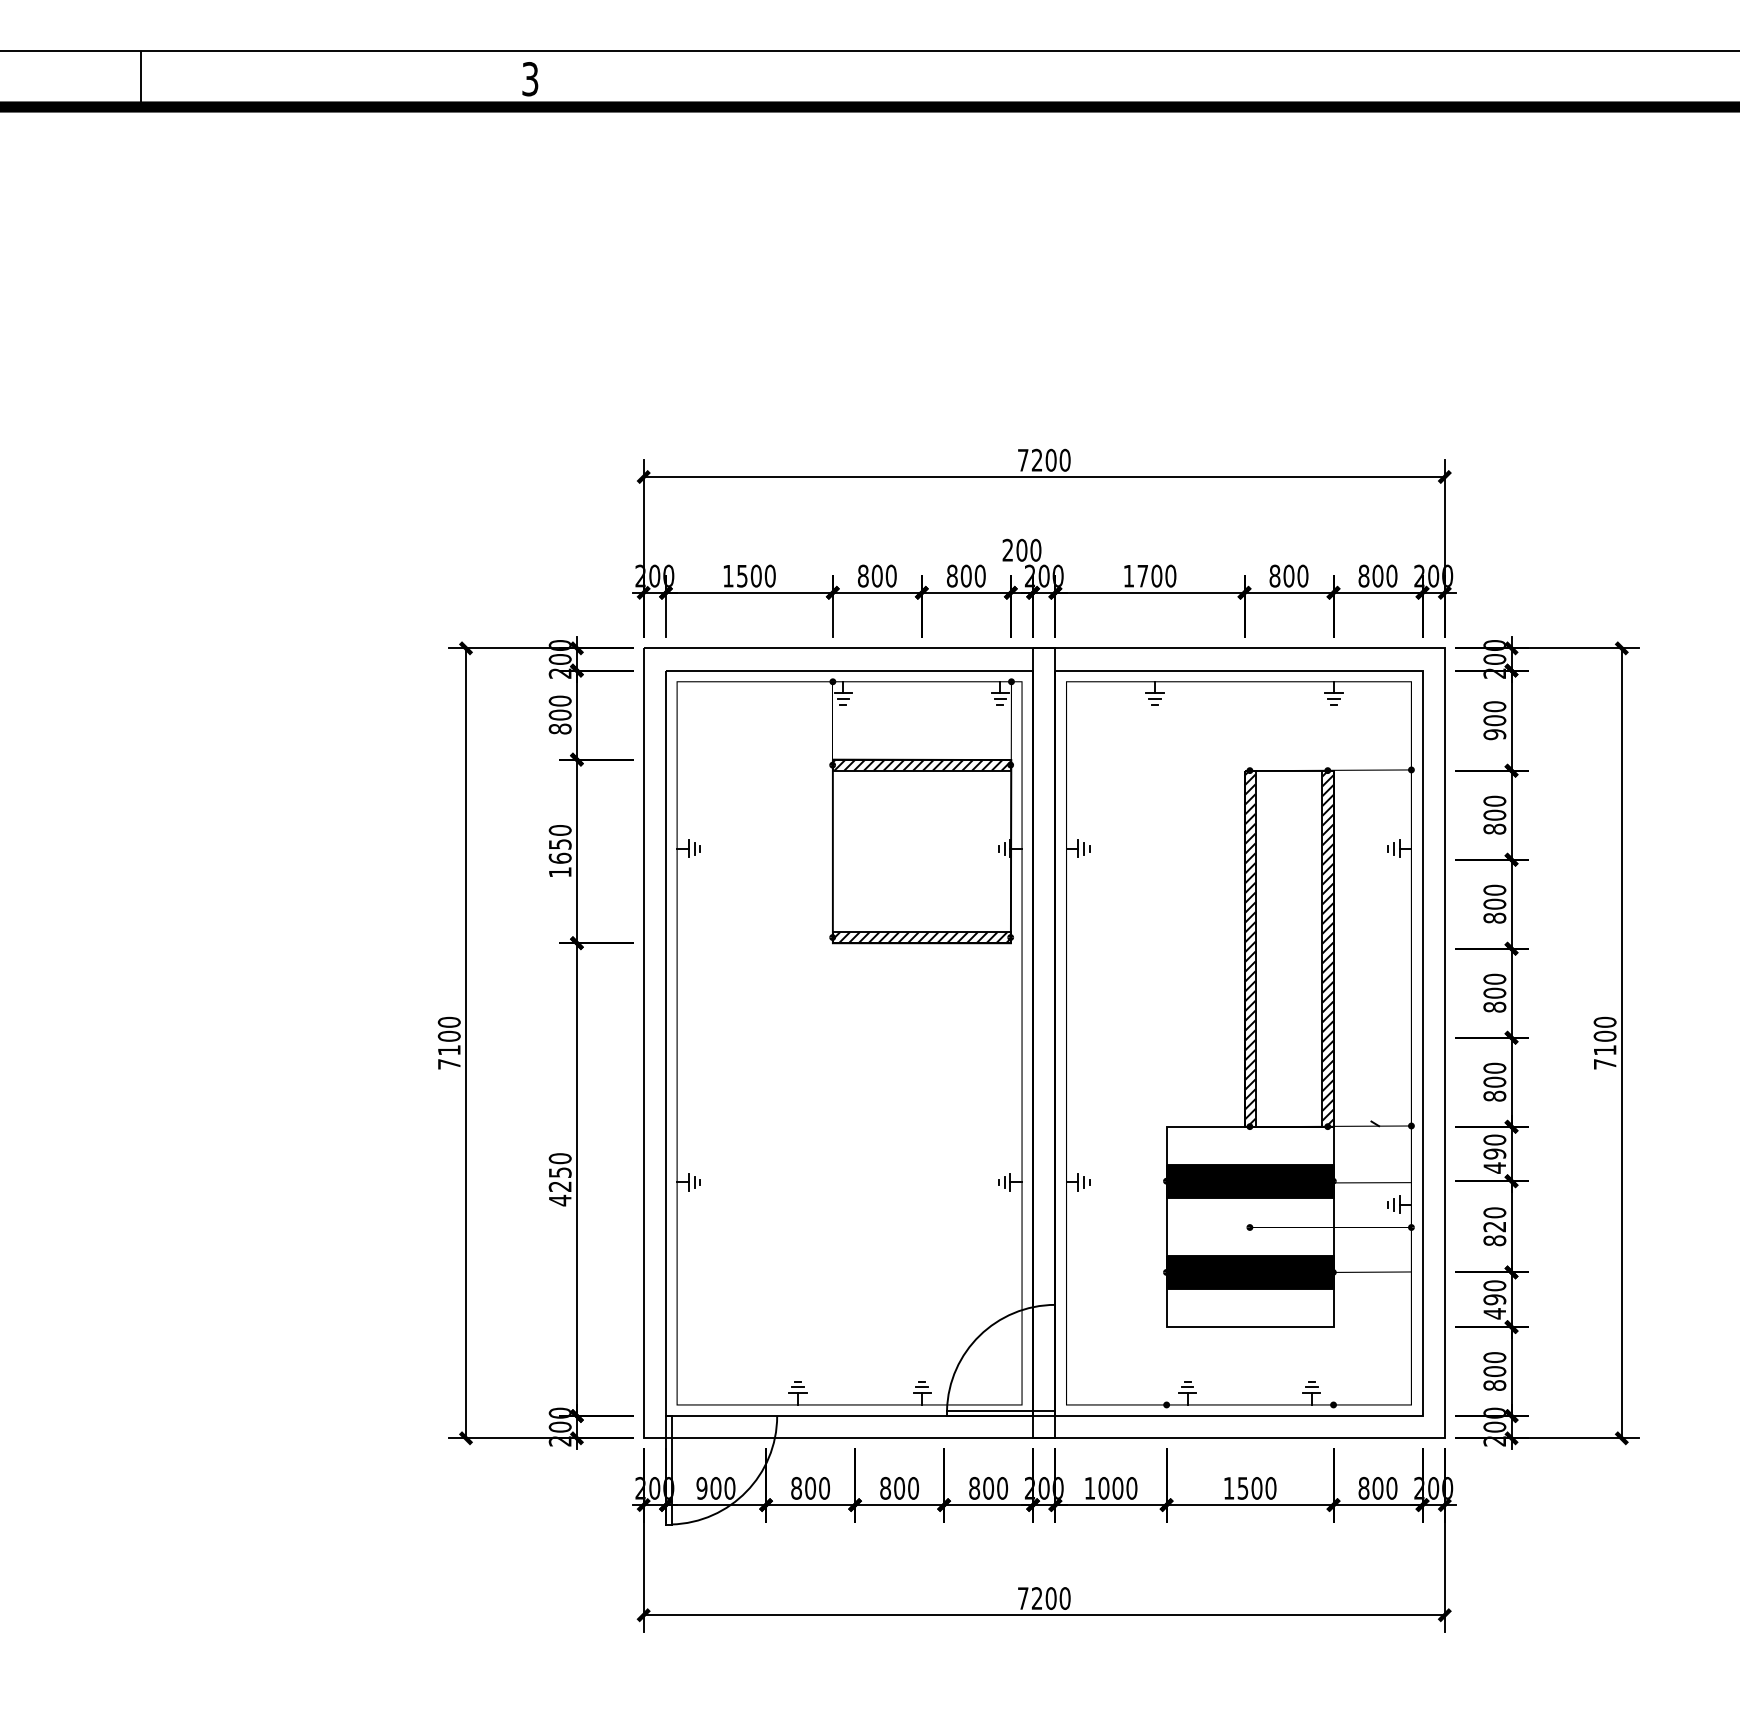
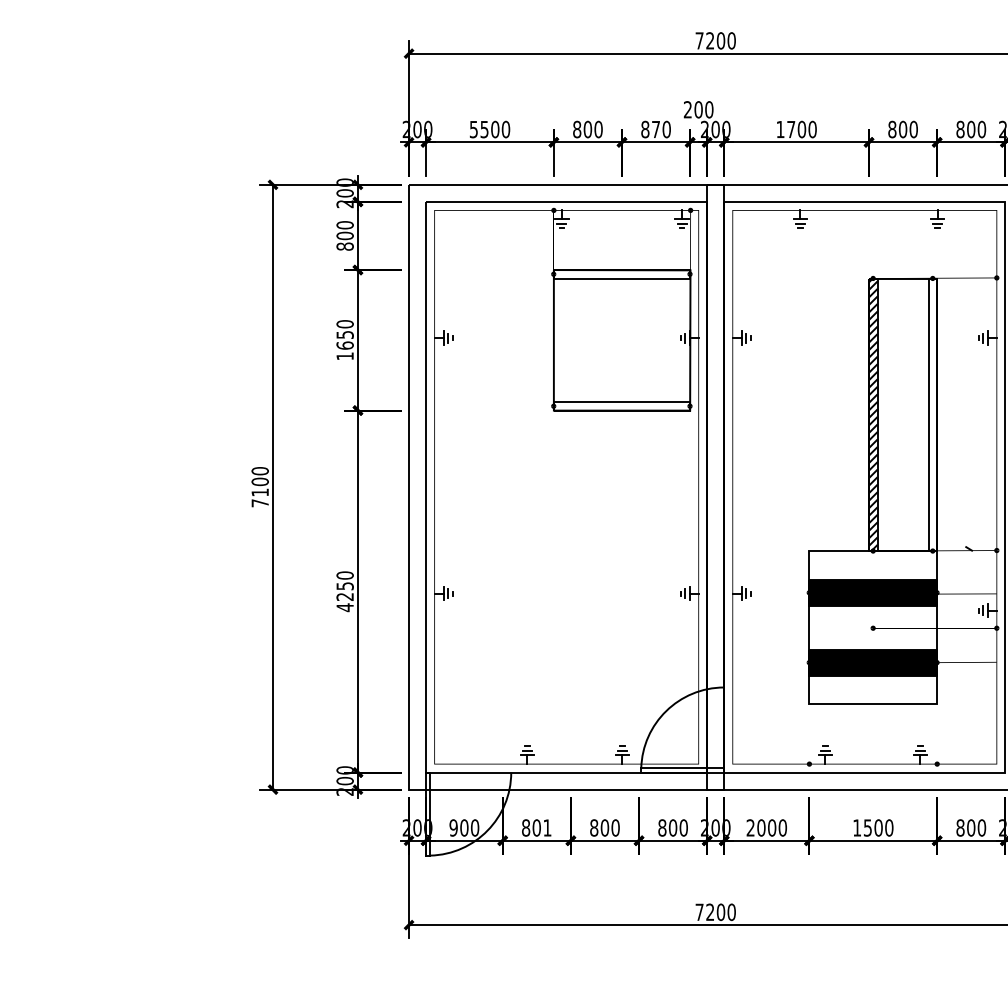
text: (965, 575) -> (655, 129), 800 -> 870
text: (728, 576) -> (473, 129), 1500 -> 5500
hatch: (921, 764) -> (621, 273), removed
hatch: (921, 937) -> (621, 406), removed
hatch: (1327, 948) -> (932, 414), removed
text: (1089, 1487) -> (750, 827), 1000 -> 2000
text: (824, 1488) -> (547, 828), 800 -> 801

